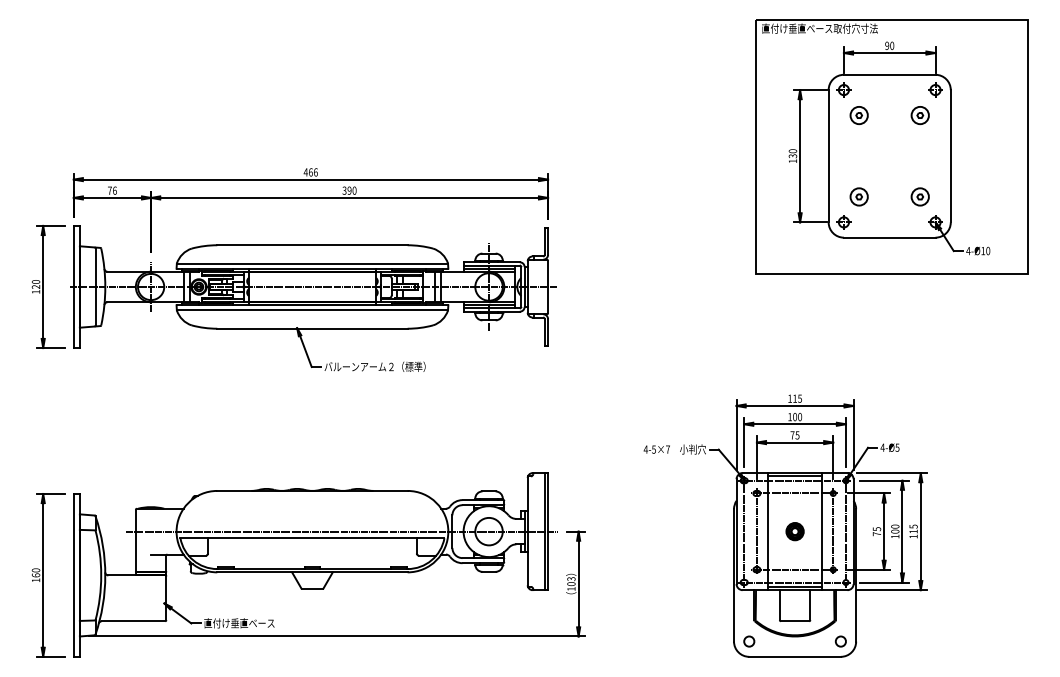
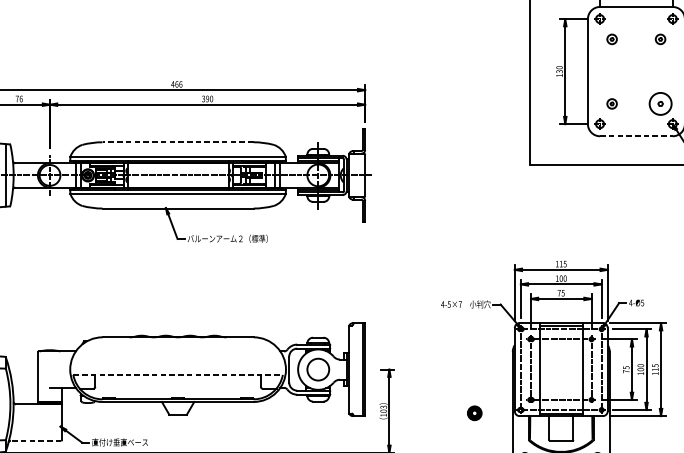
part: (858, 115) -> (611, 39), size x0.7
part: (919, 115) -> (660, 39), size x0.7
part: (858, 196) -> (611, 103), size x0.7
circle: (919, 196) -> (660, 103), size x1.6
line: (889, 237) -> (636, 136), solid -> dashed
line: (311, 245) -> (177, 142), solid -> dashed
line: (341, 531) -> (201, 369), removed
part: (794, 531) -> (474, 413), moved
line: (312, 538) -> (178, 375), solid -> dashed
line: (133, 621) -> (36, 440), solid -> dashed

